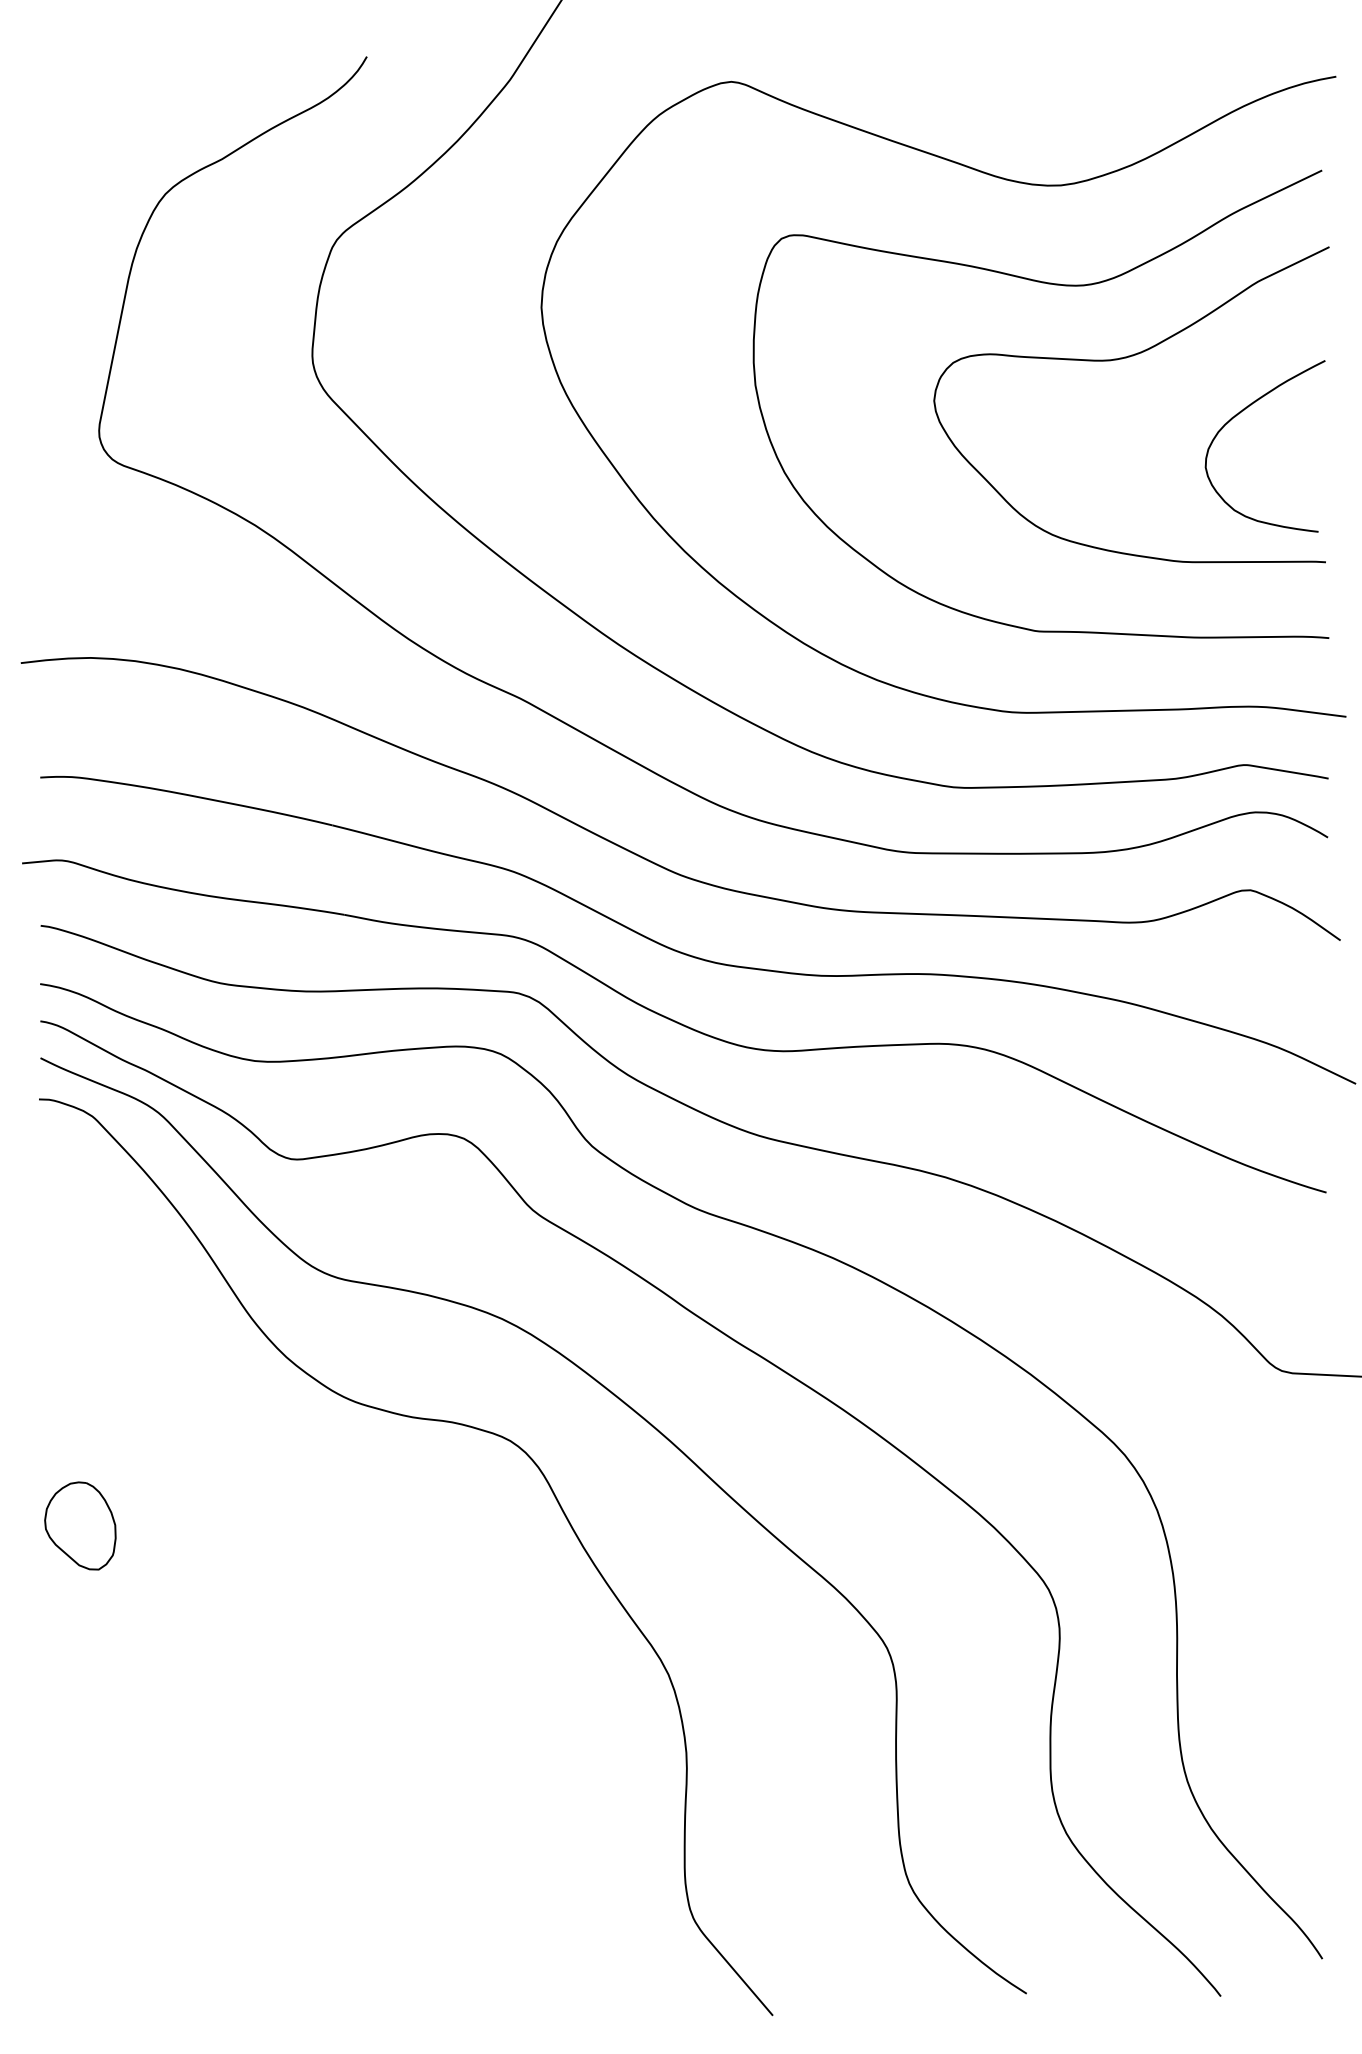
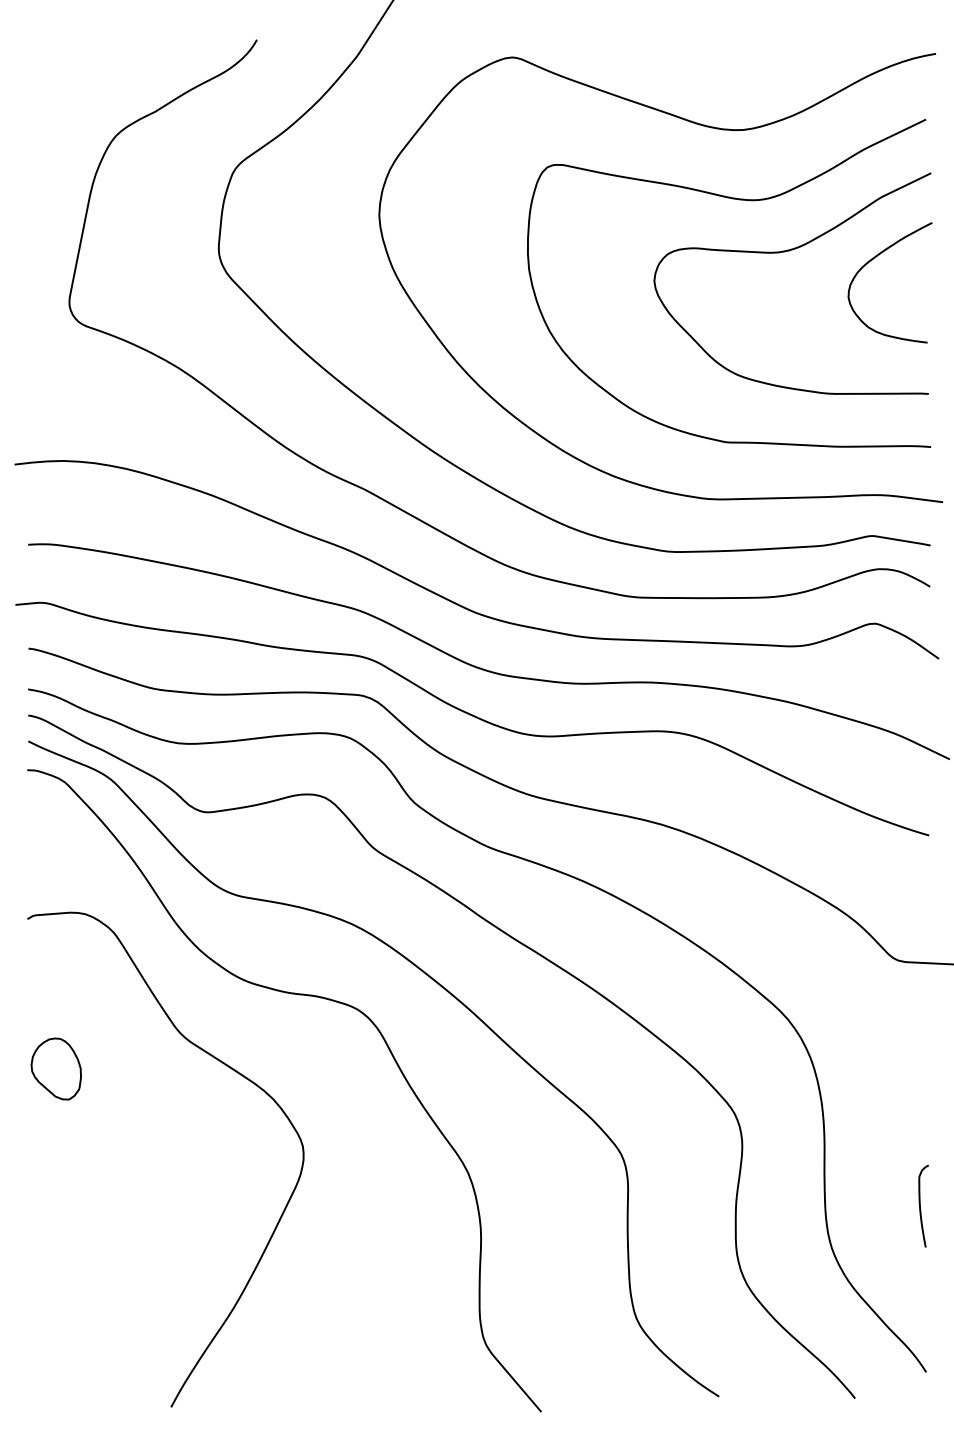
curve: (1238, 415) -> (871, 261), moved
curve: (323, 1522) -> (226, 1066), added
curve: (1314, 1720) -> (920, 1205), added

